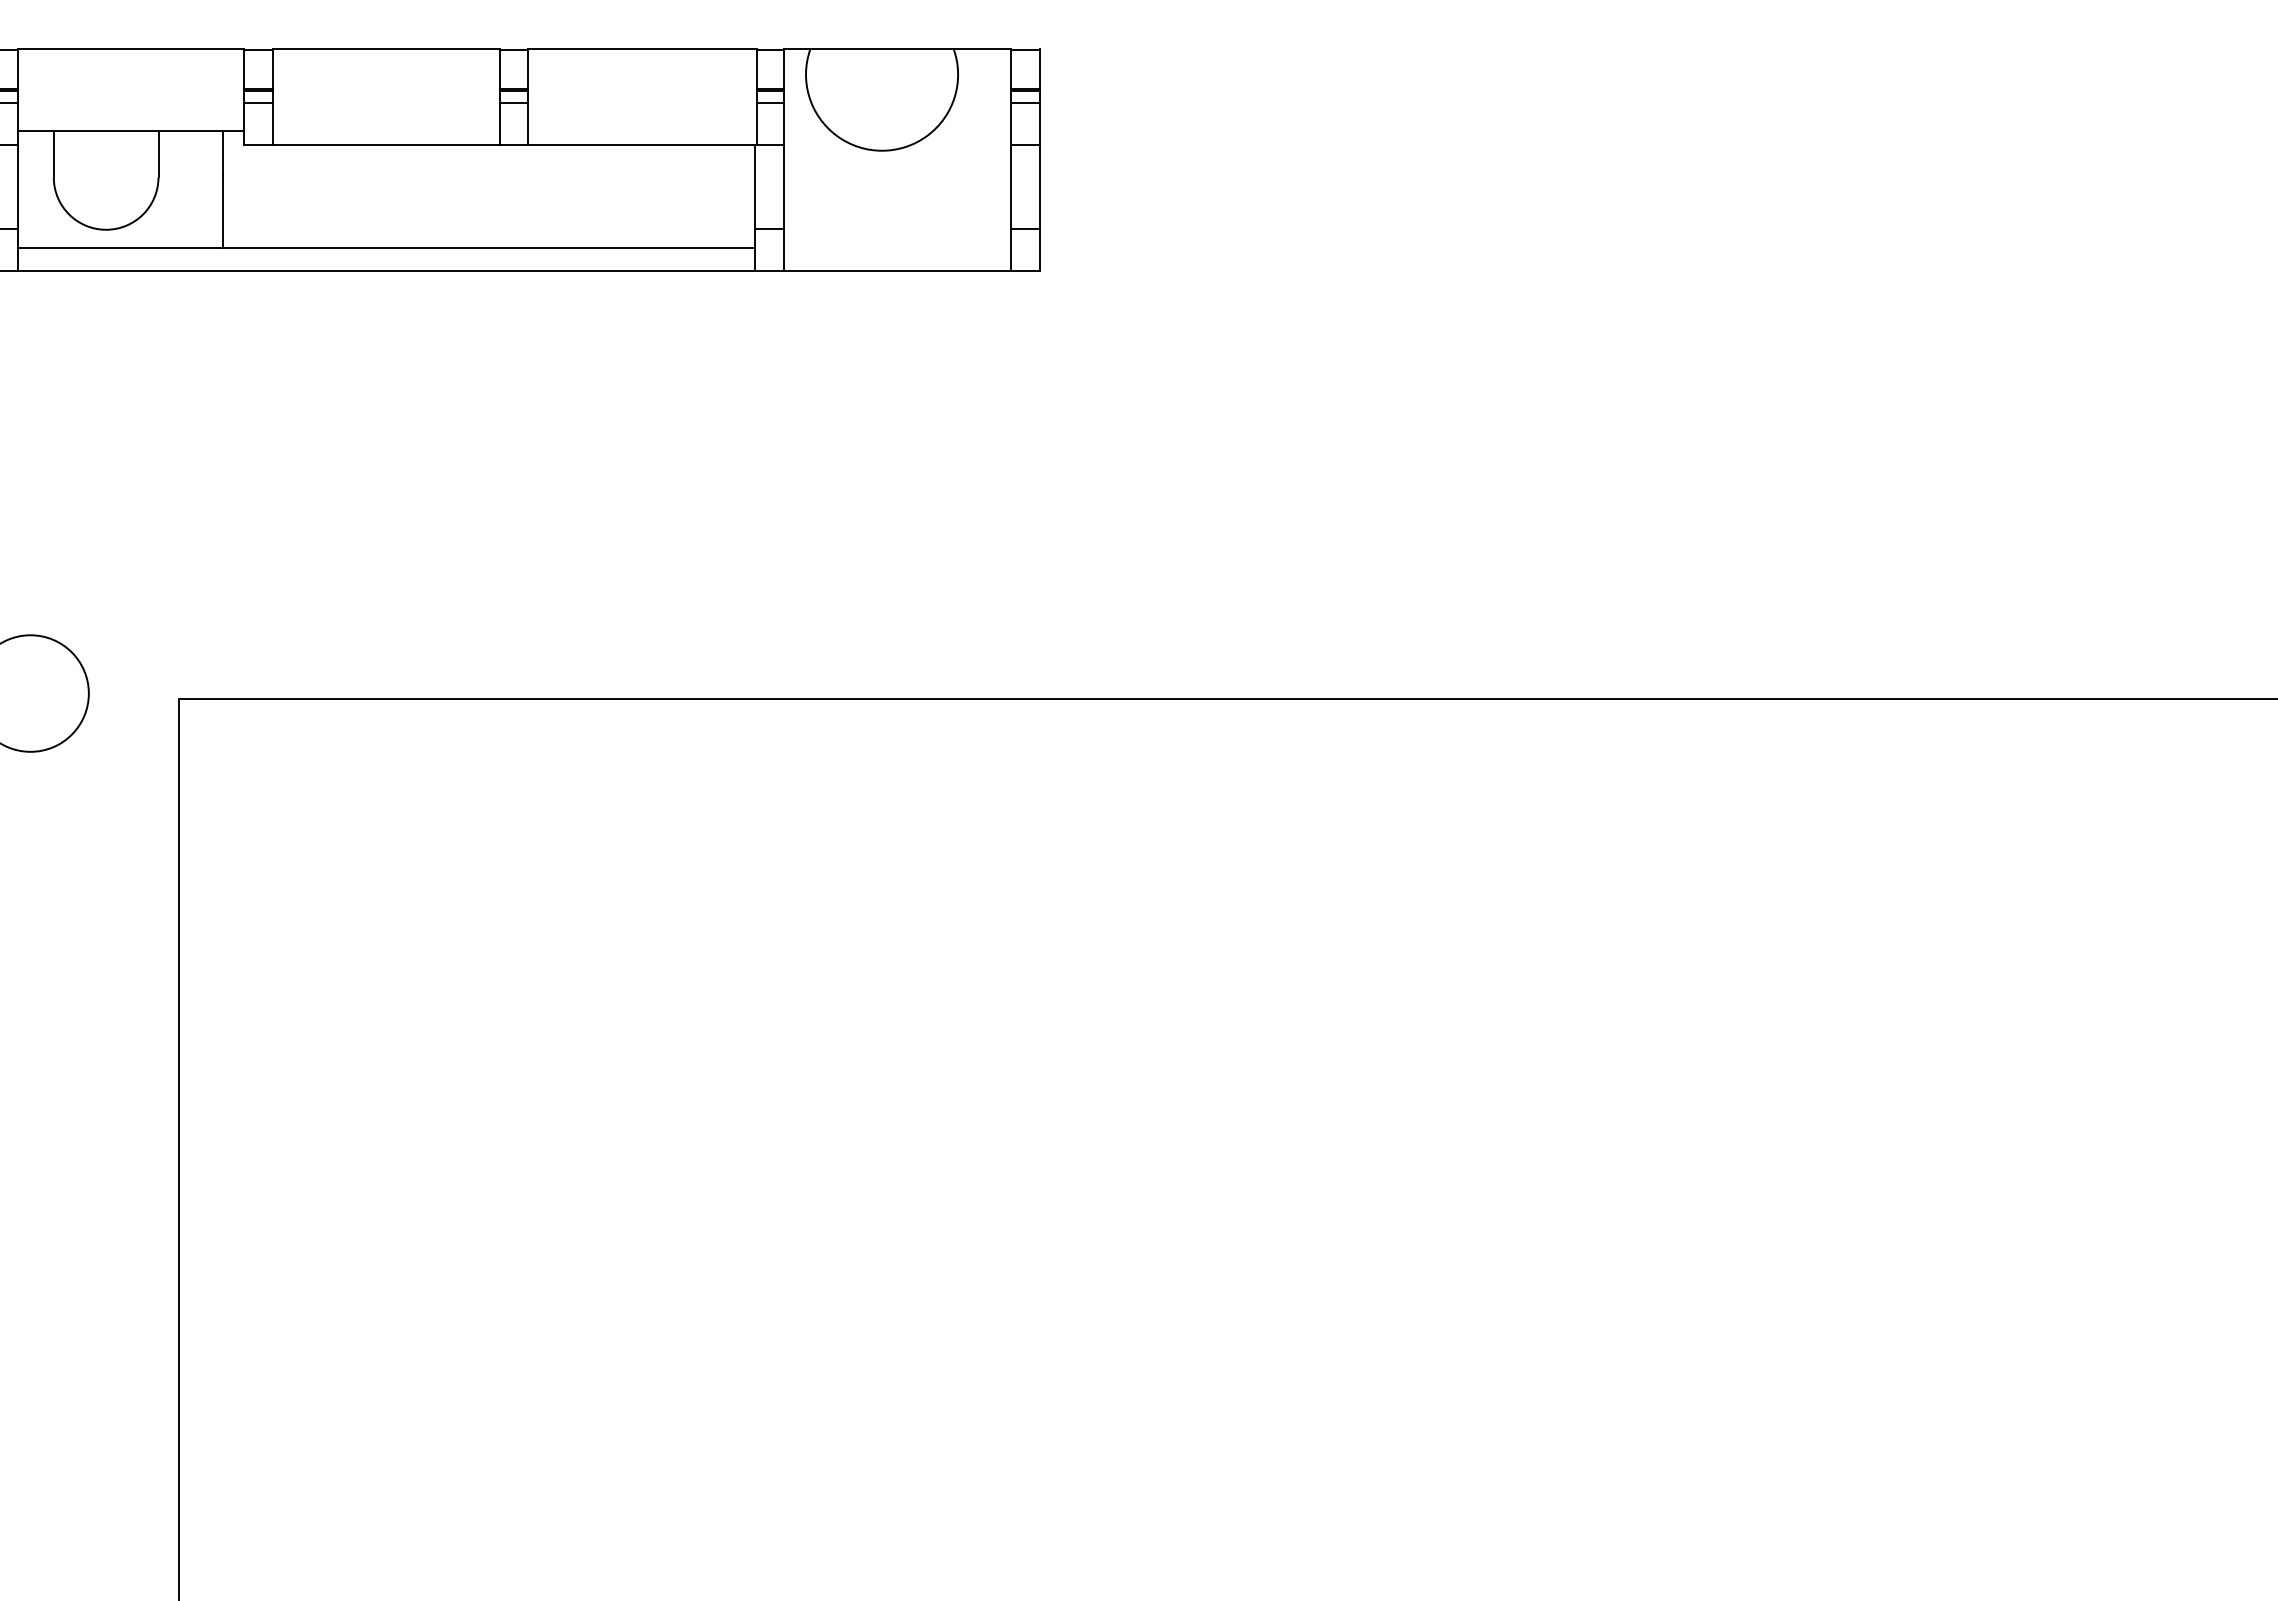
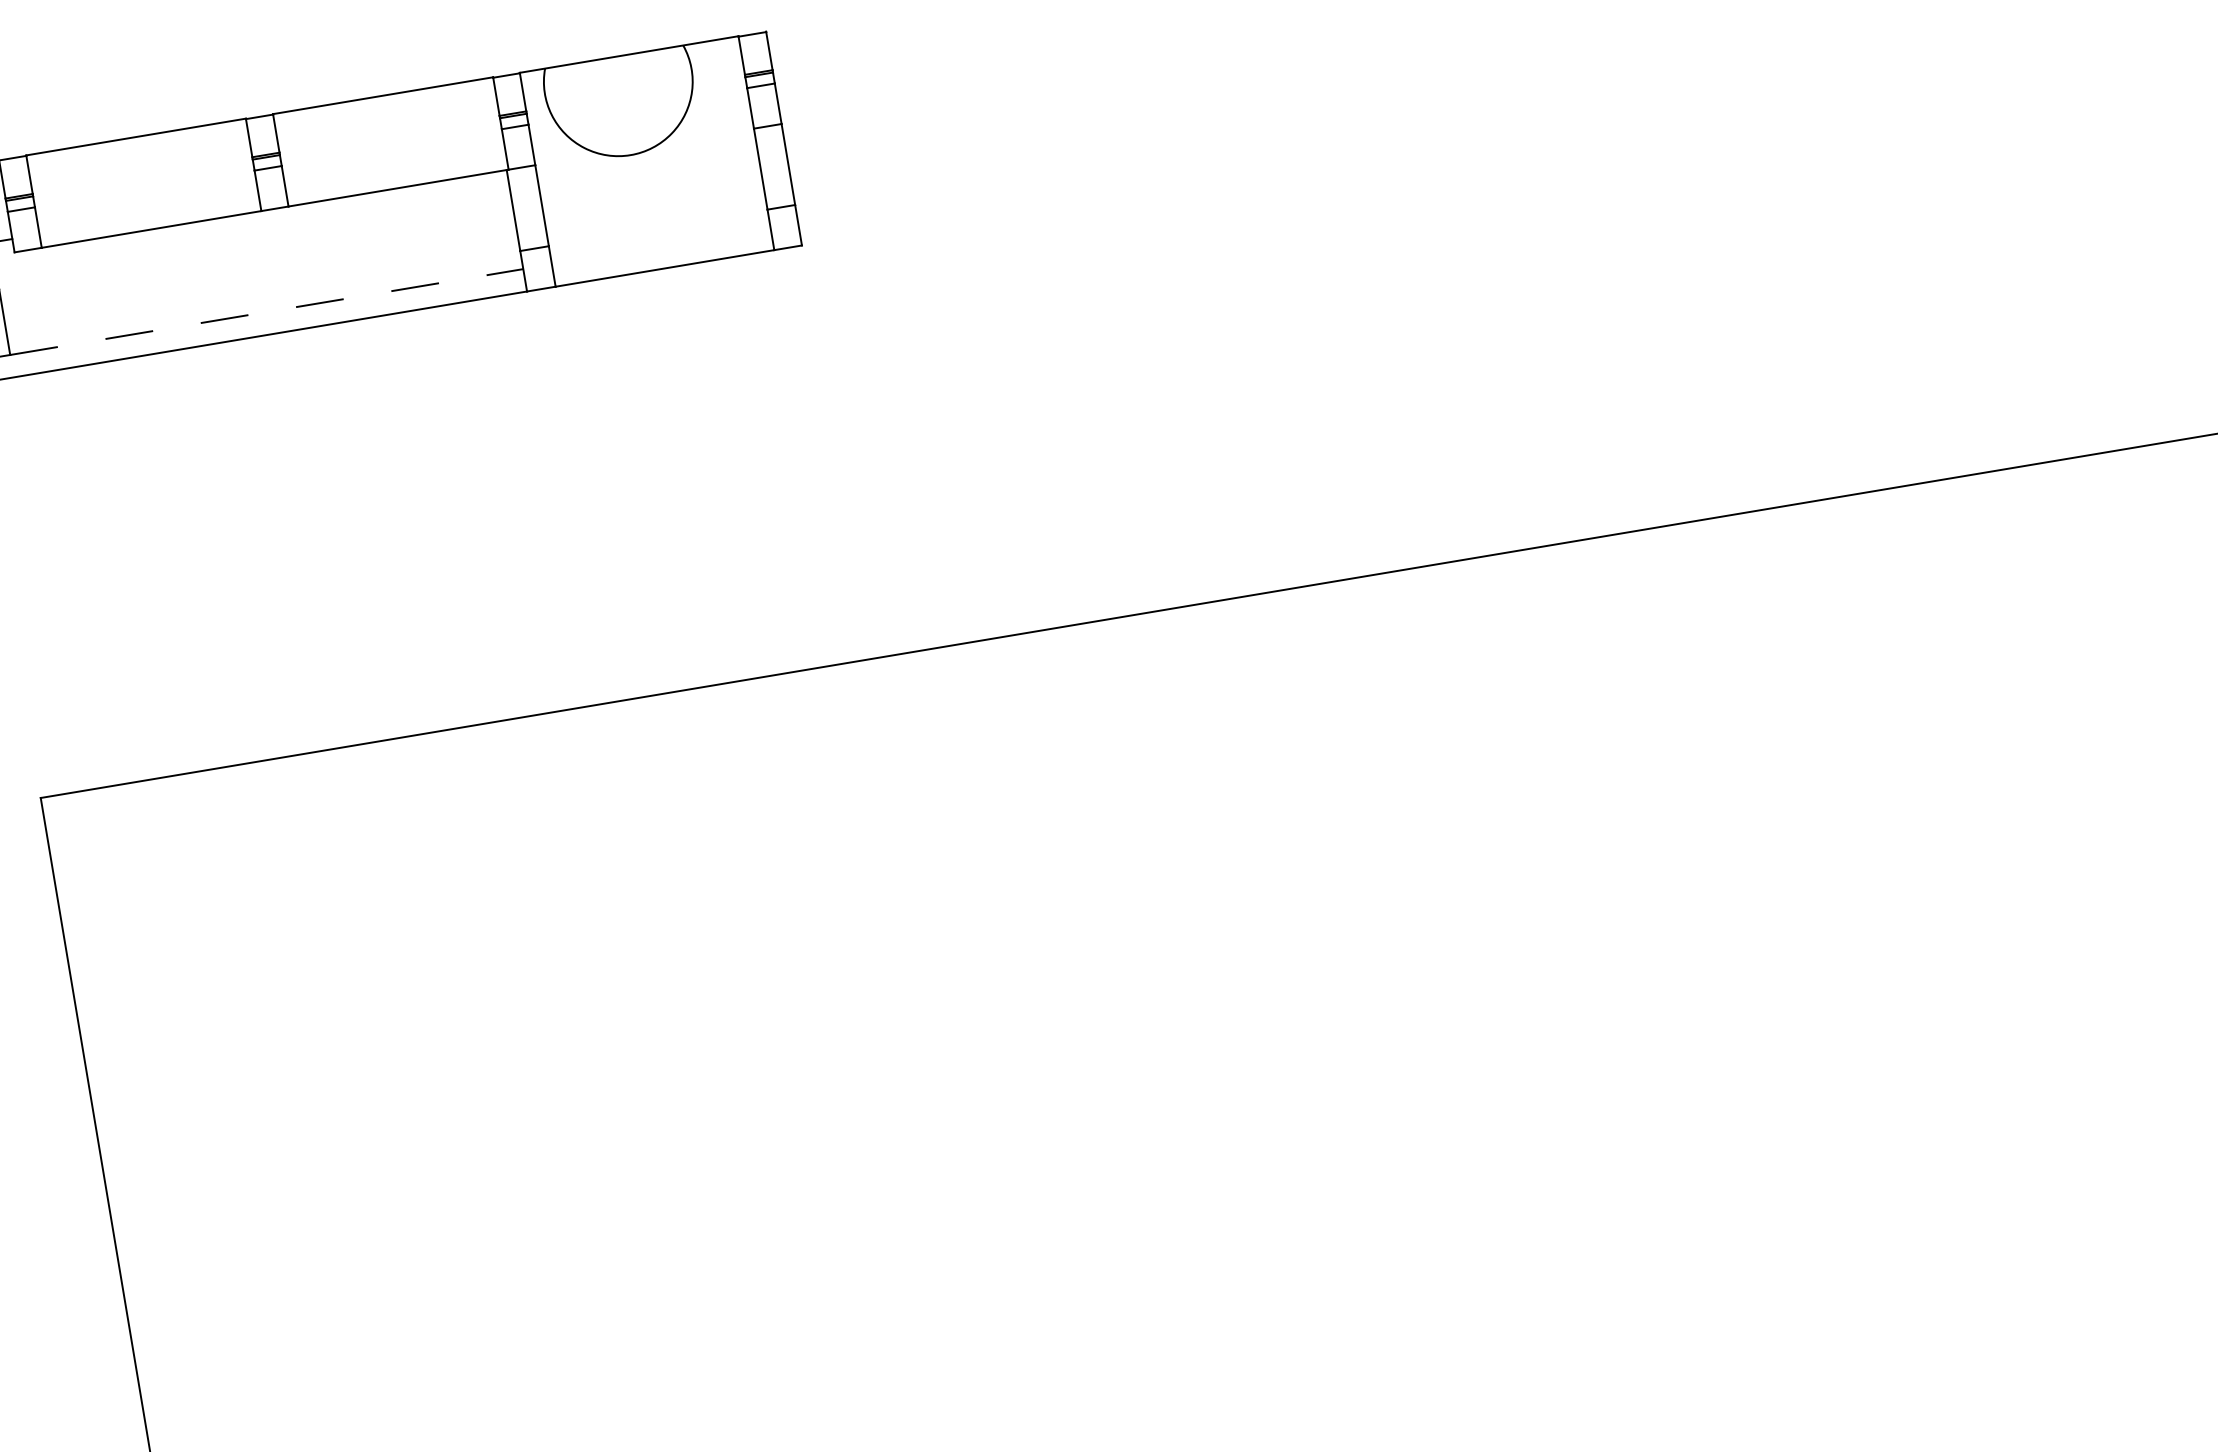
line: (488, 247) -> (266, 312), solid -> dashed

